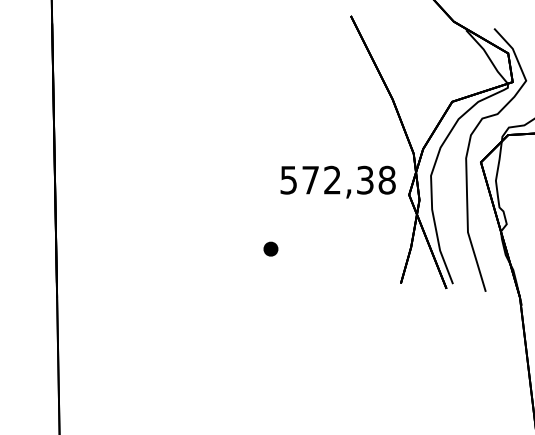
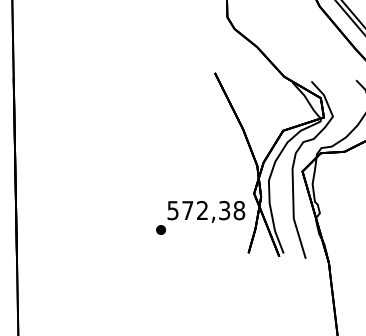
text: (338, 181) -> (206, 211), moved

